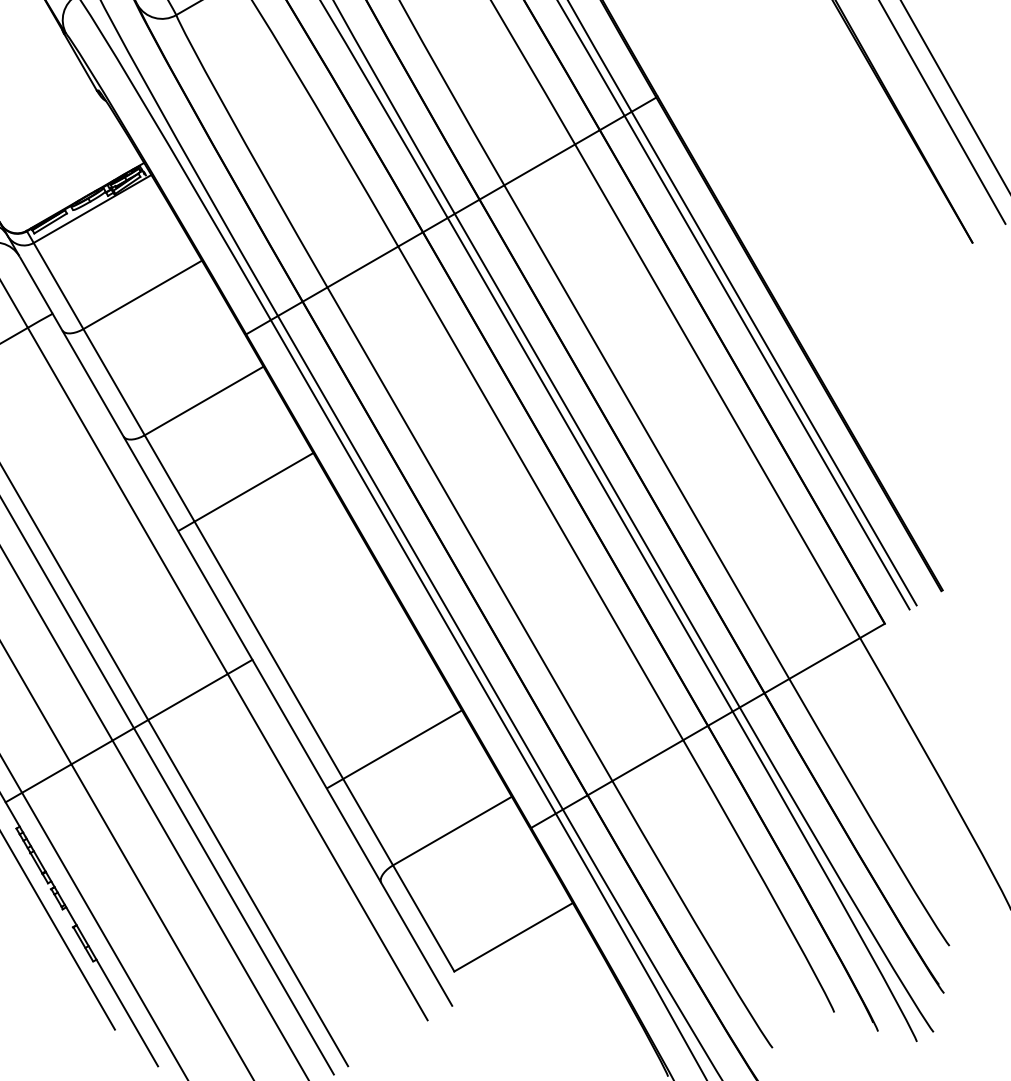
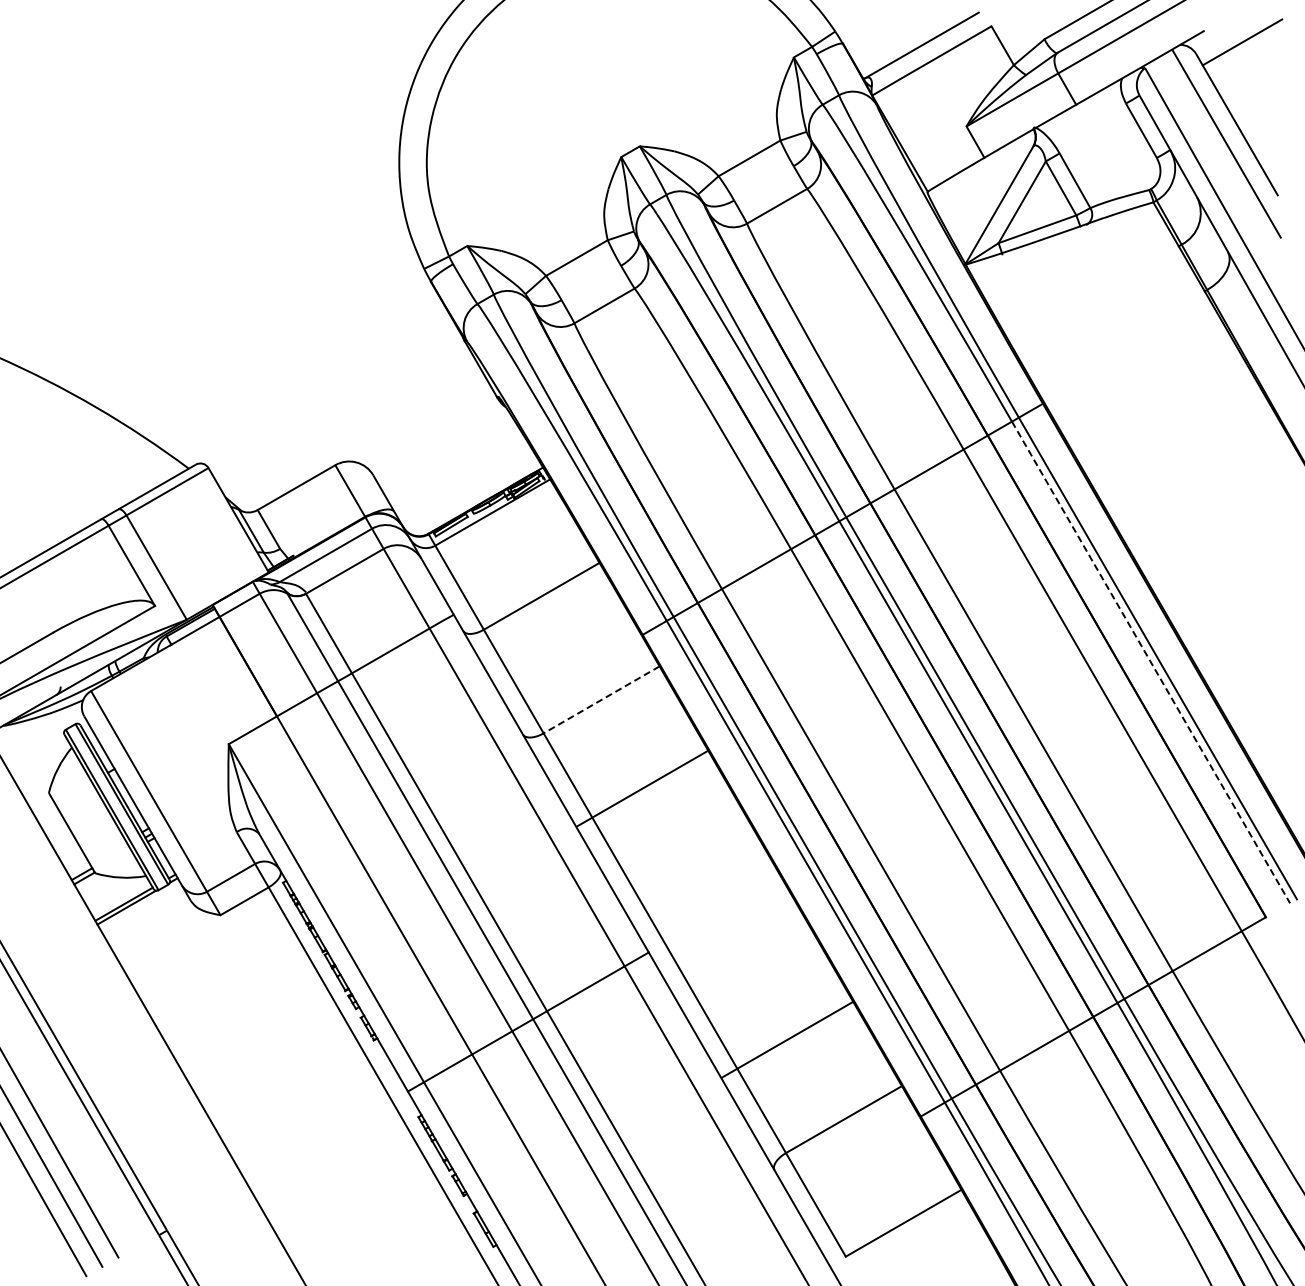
line: (767, 362) -> (1151, 662), solid -> dashed
line: (204, 400) -> (601, 699), solid -> dashed

